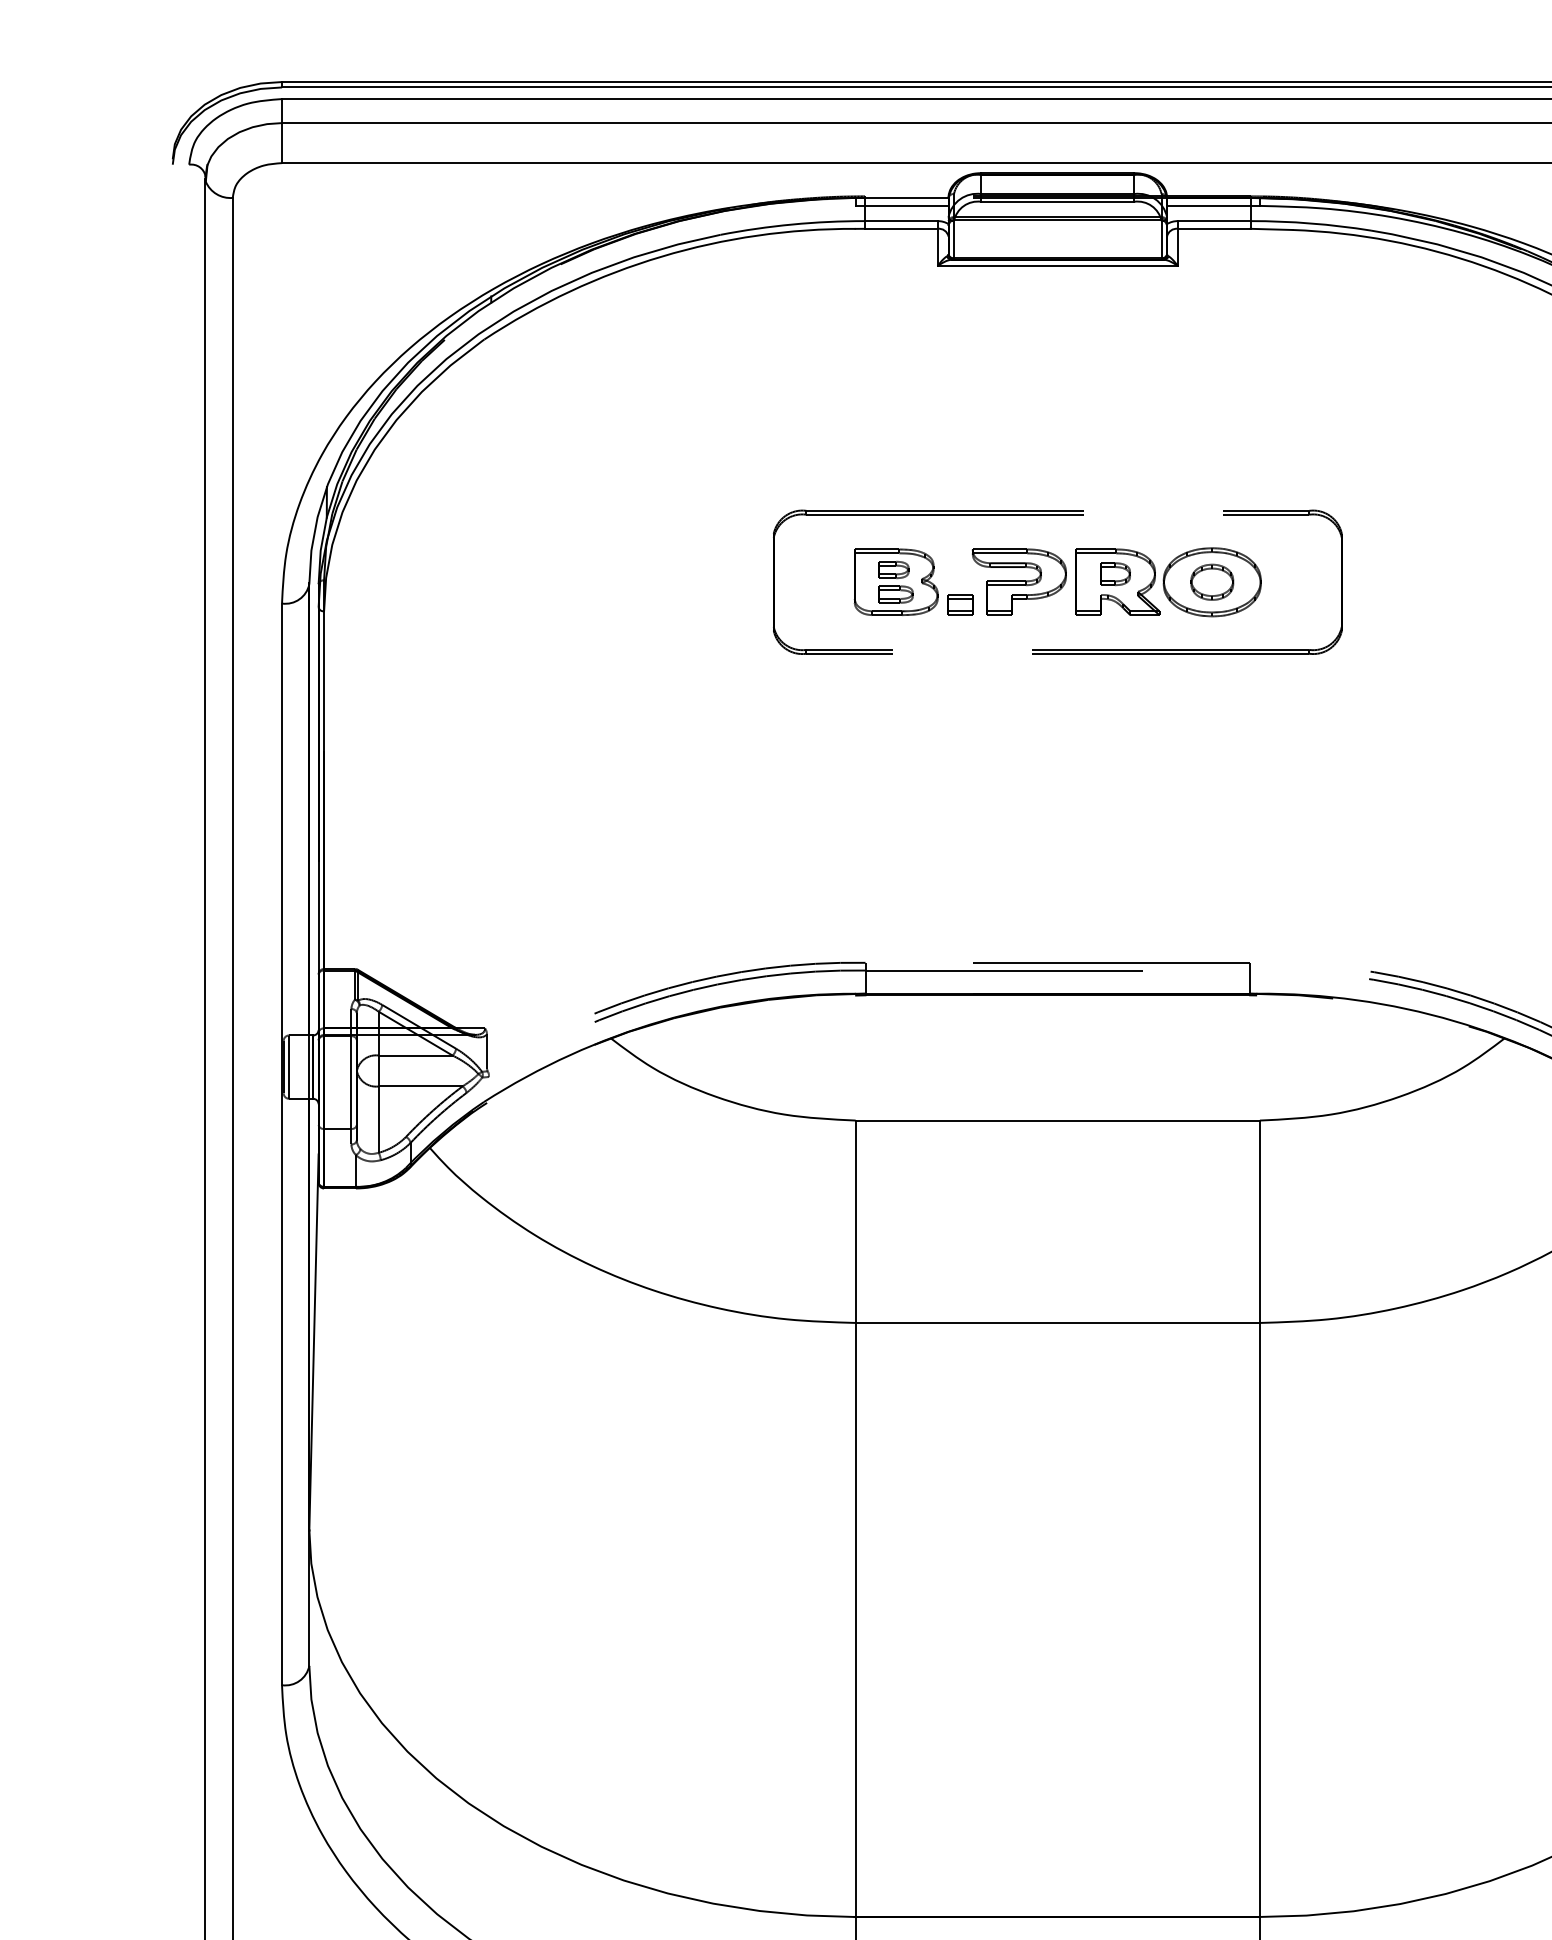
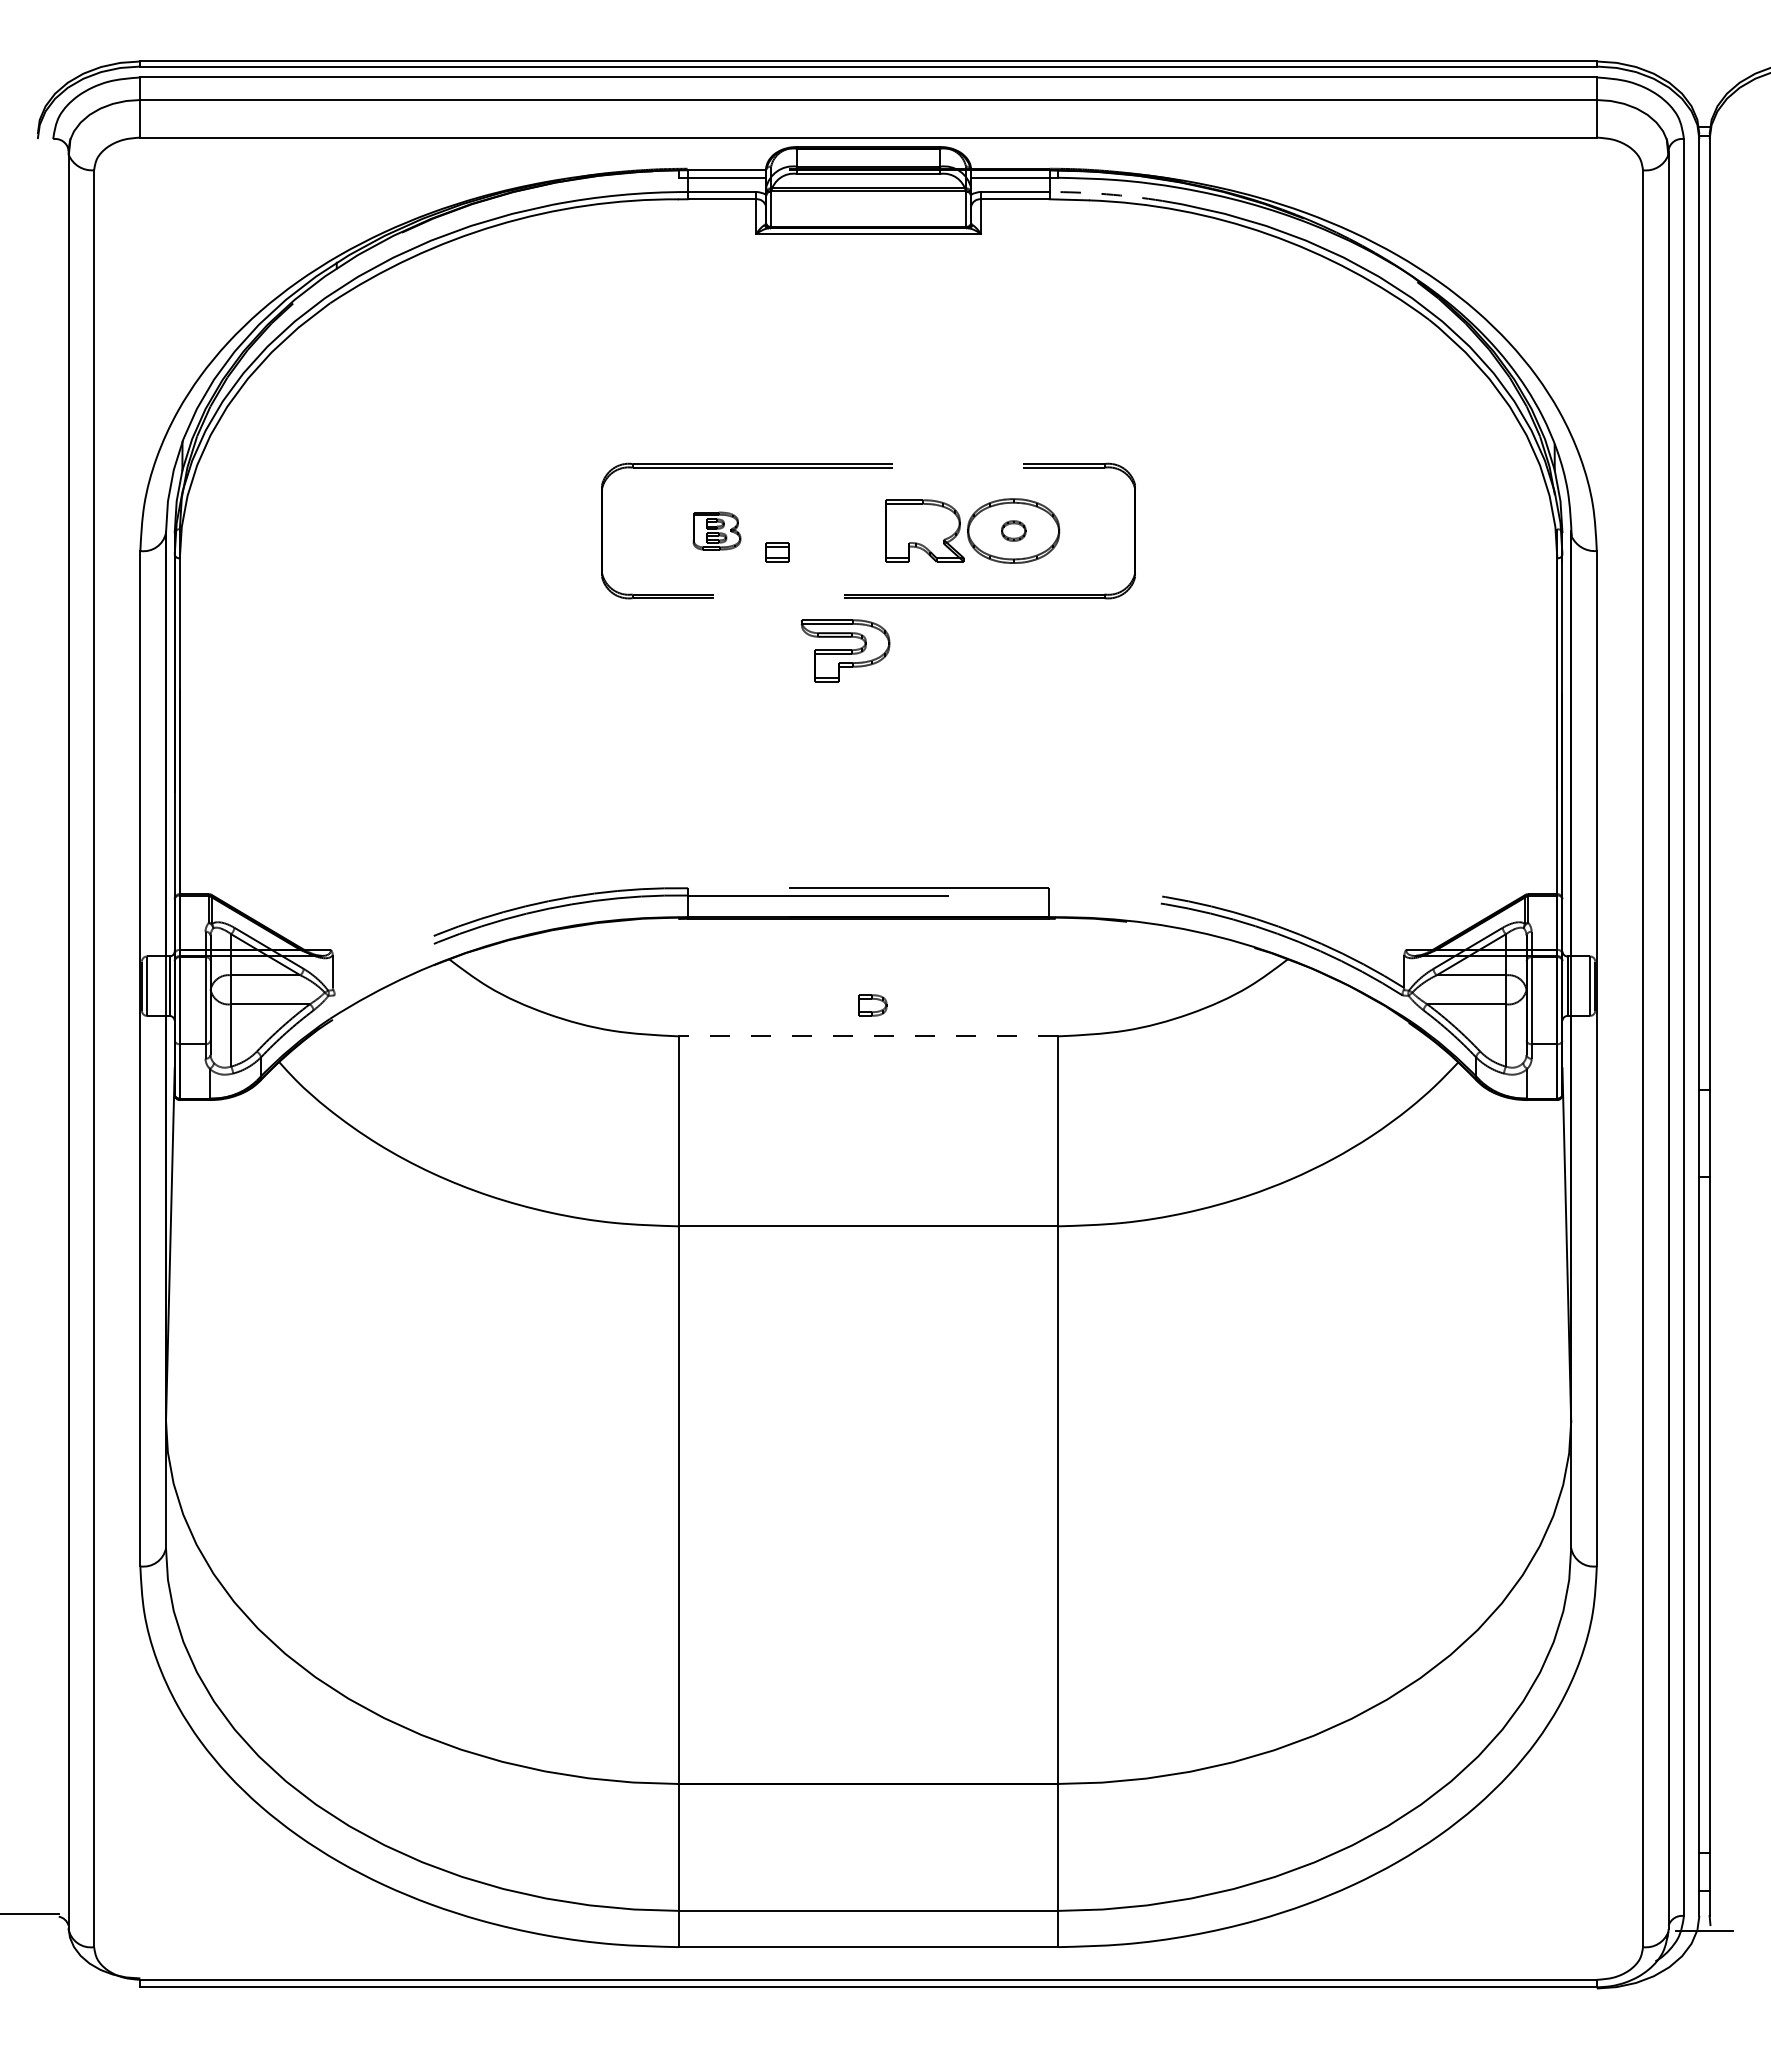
arc: (1311, 223) -> (1106, 194), solid -> dashed
part: (1115, 574) -> (872, 1005), moved
part: (895, 581) -> (716, 530), size x0.6
part: (1019, 581) -> (845, 650), moved
part: (1212, 581) -> (1013, 530), size x0.6
line: (1057, 1120) -> (868, 1036), solid -> dashed

